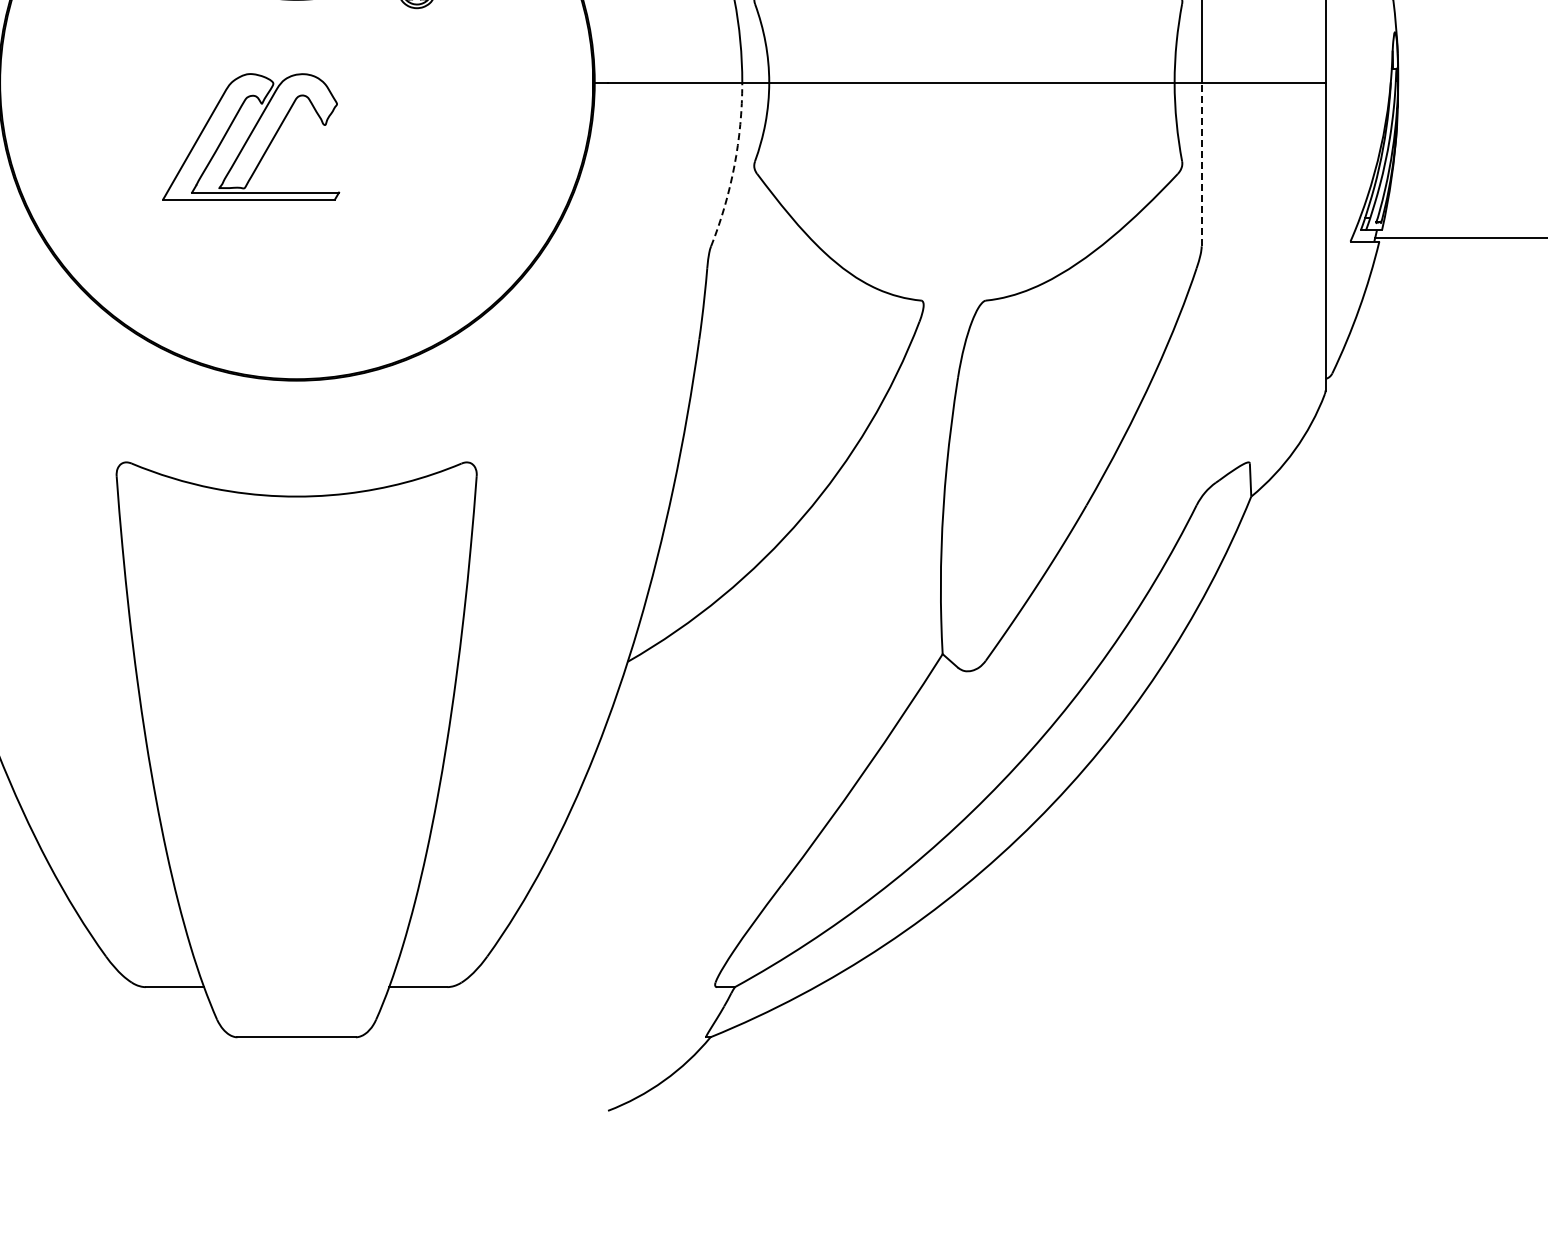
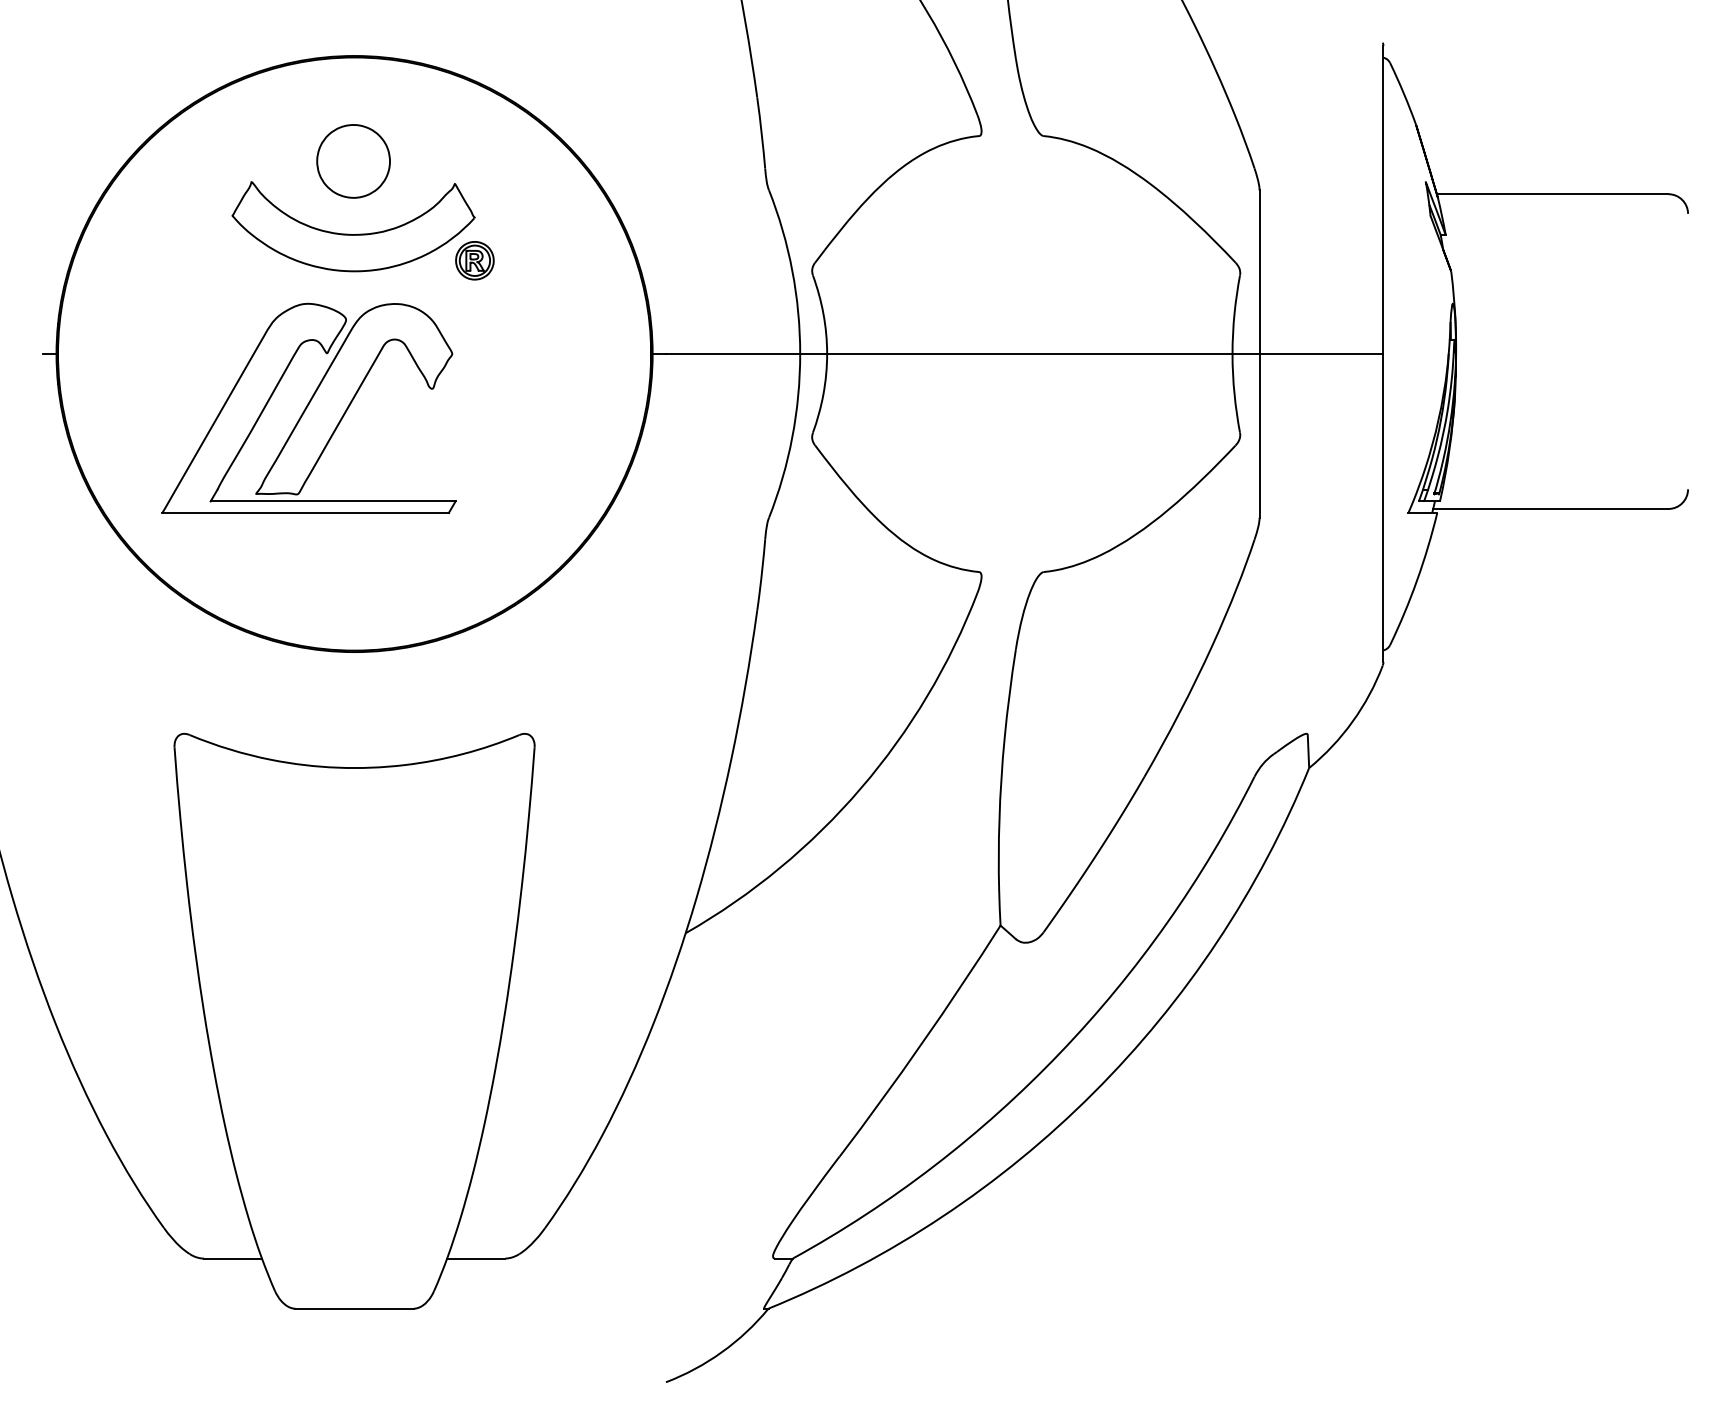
part: (250, 136) -> (308, 407), size x1.67
line: (1201, 164) -> (1259, 435), dashed -> solid
arc: (734, 166) -> (792, 437), dashed -> solid

